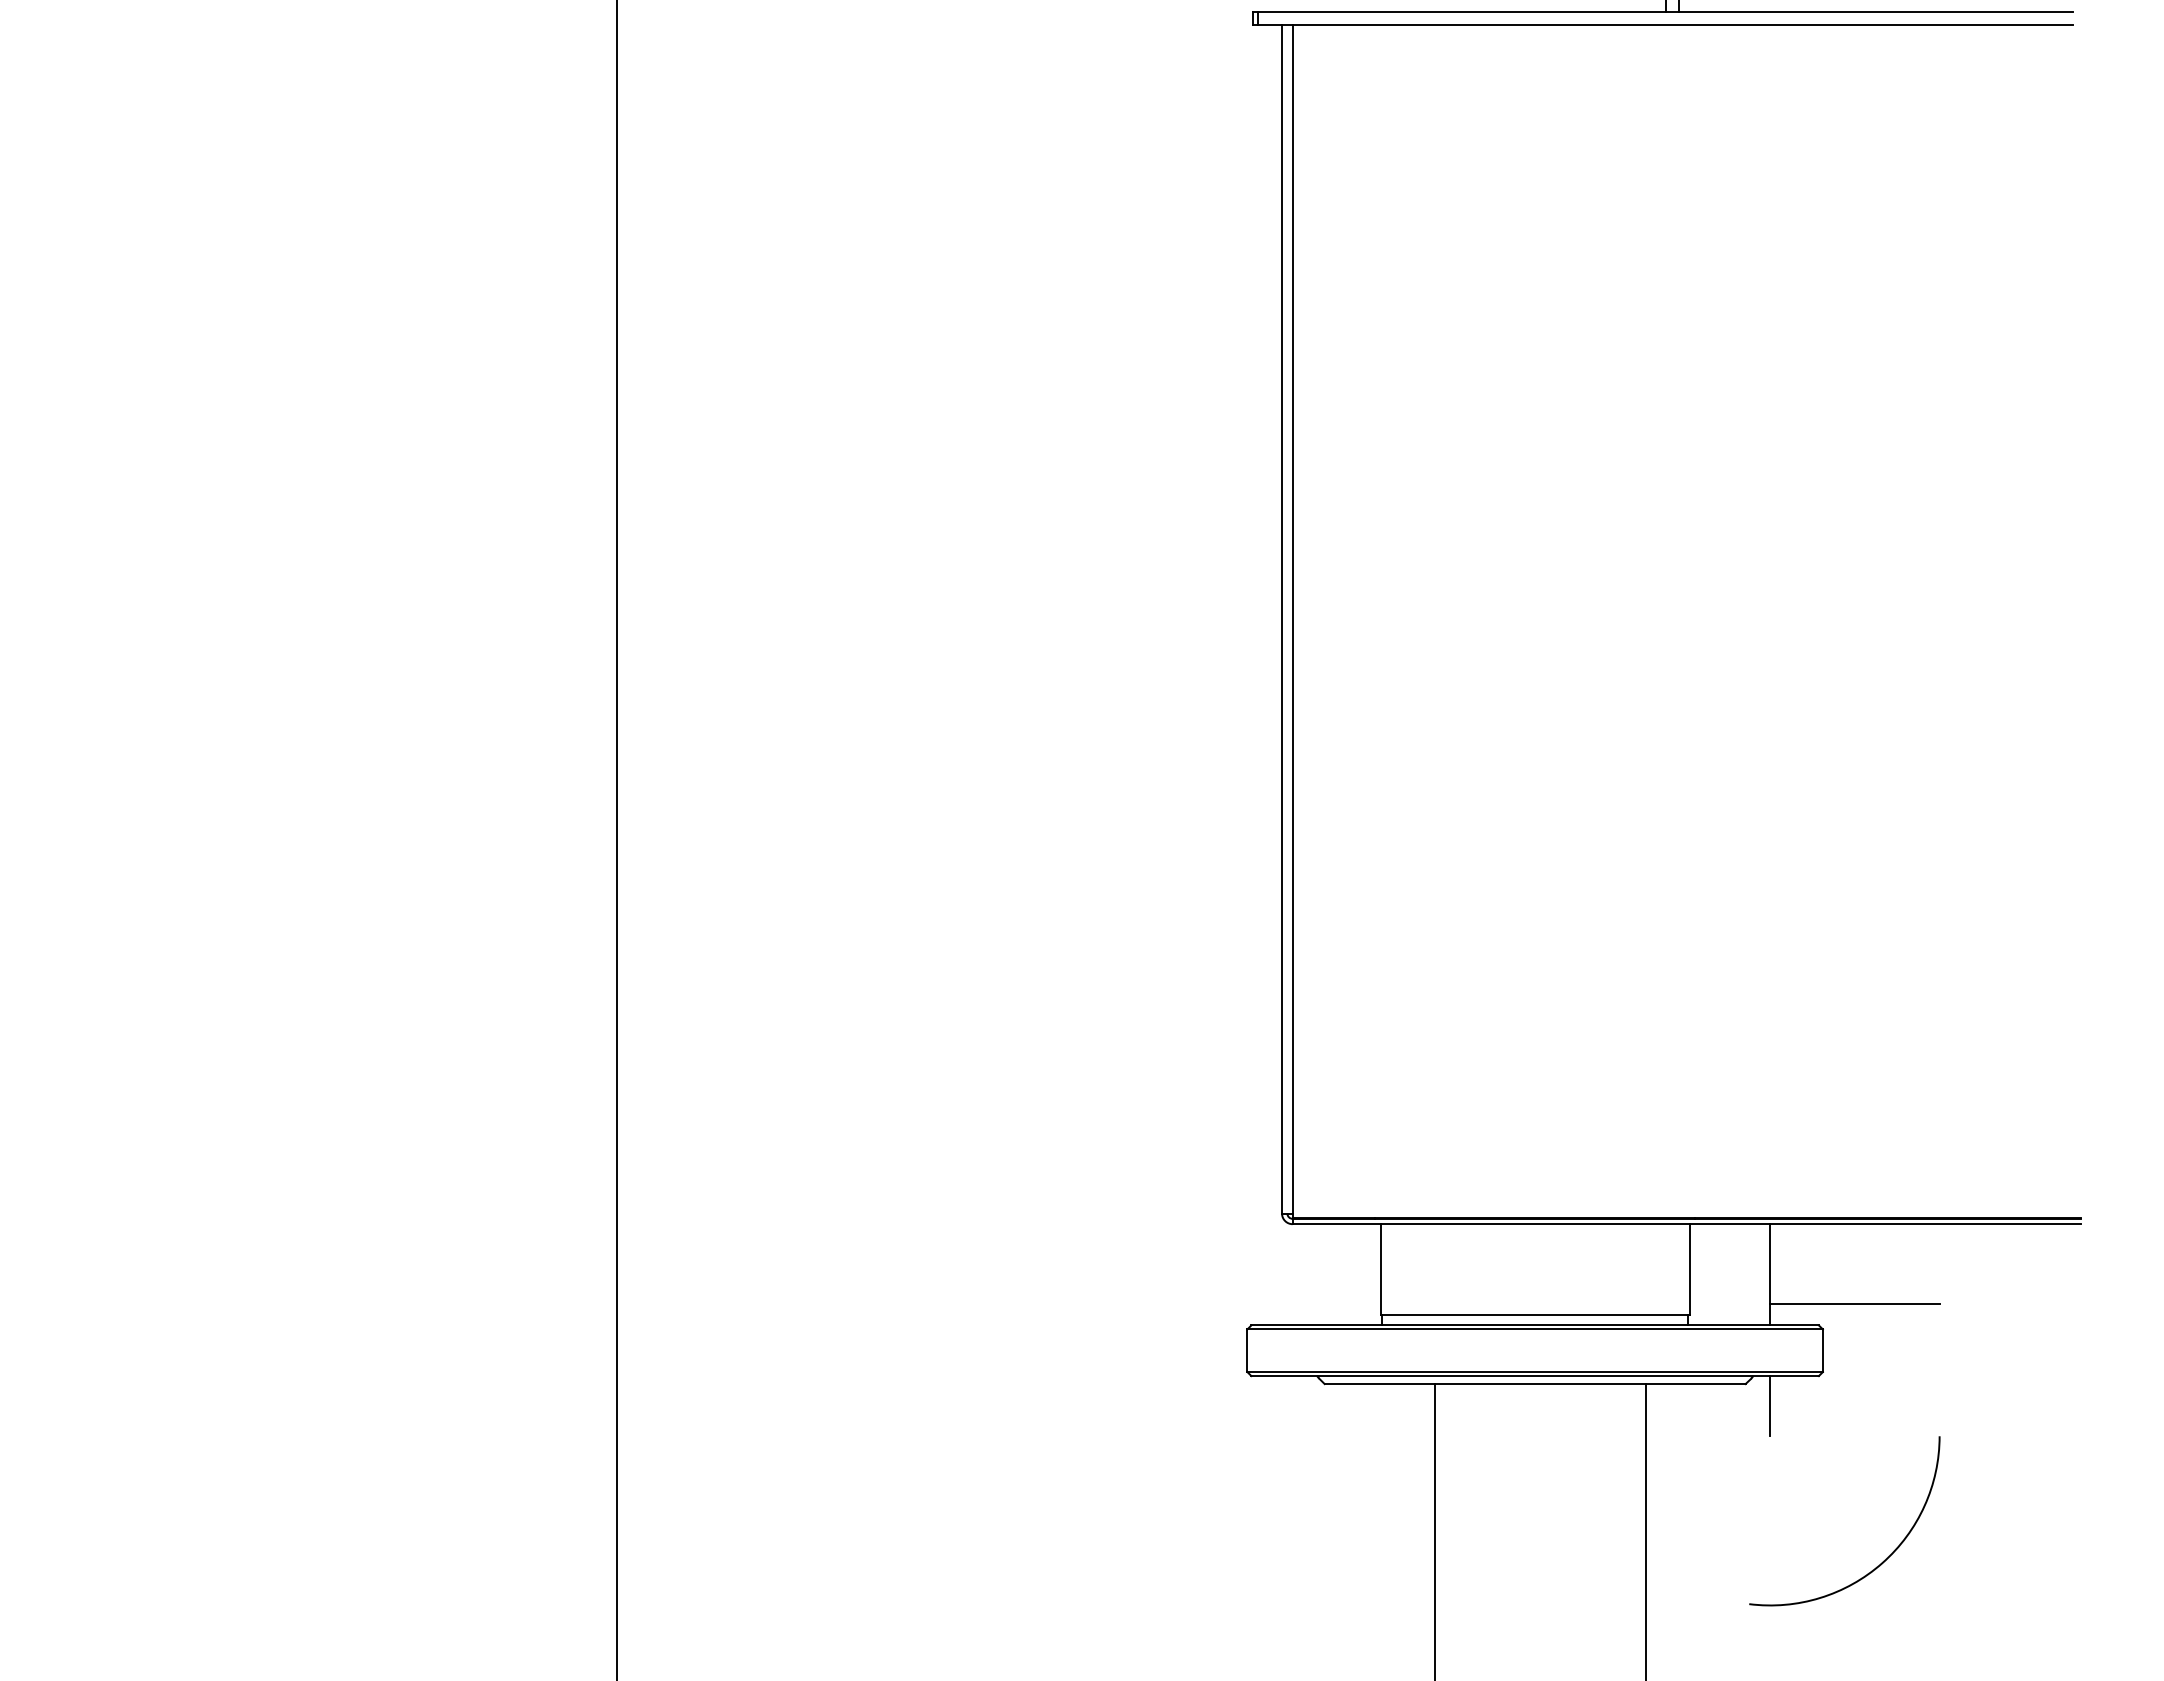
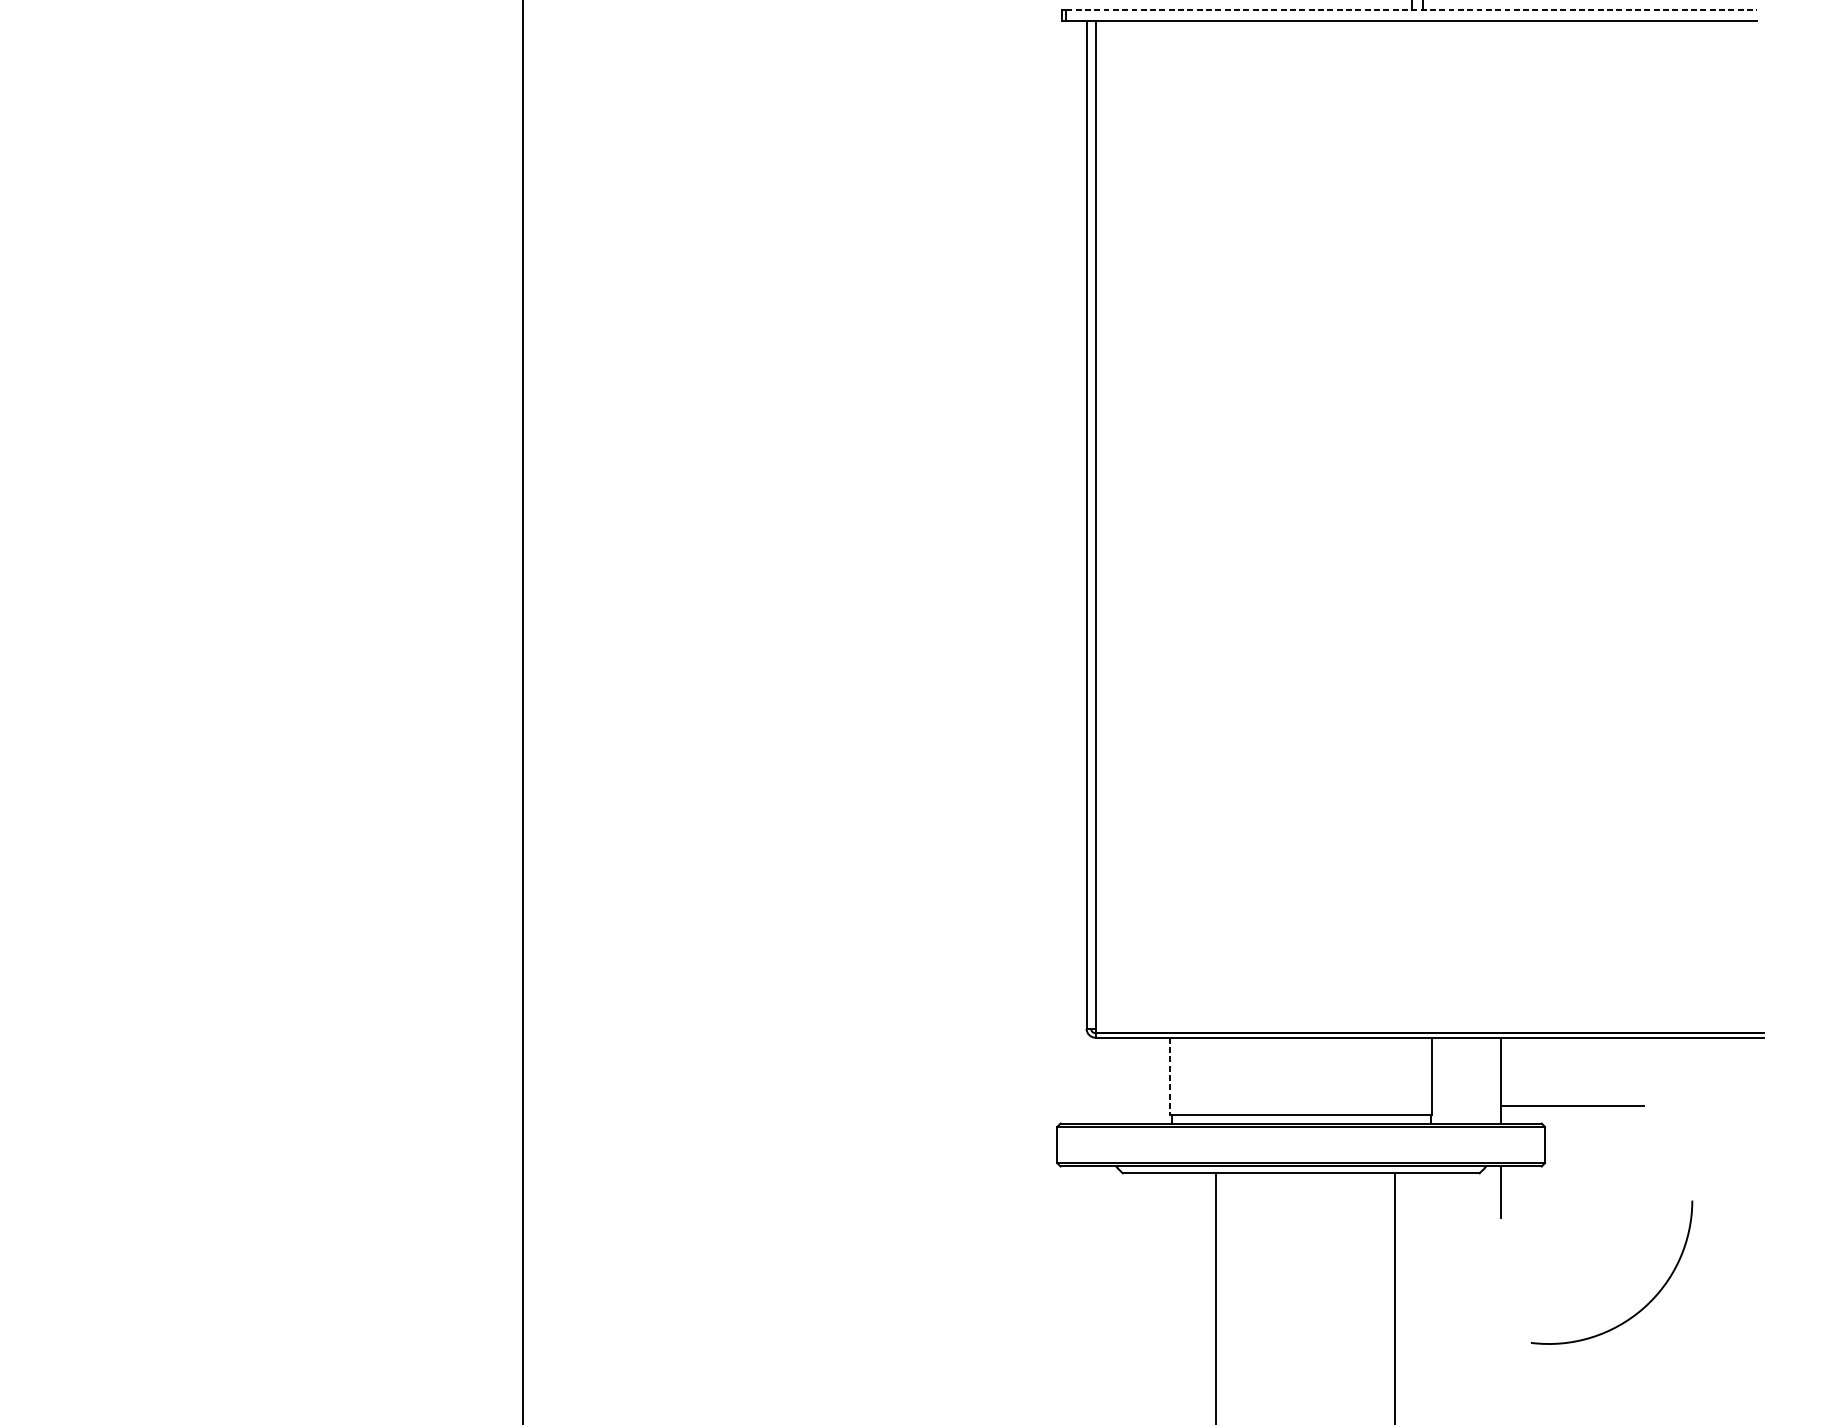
line: (1665, 11) -> (1411, 9), solid -> dashed
line: (1380, 1269) -> (1170, 1076), solid -> dashed
arc: (1883, 1560) -> (1644, 1305), moved

